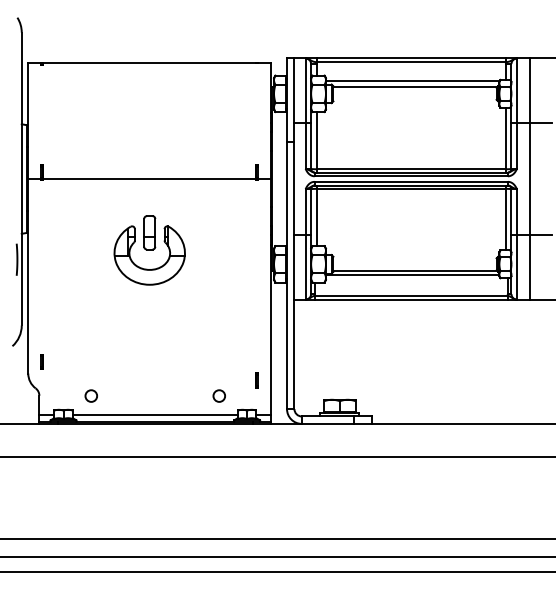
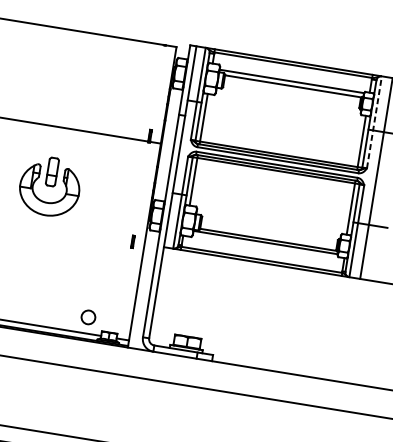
line: (517, 113) -> (374, 122), solid -> dashed
line: (256, 380) -> (132, 241), moved
circle: (218, 395) -> (87, 316), size x1.4

